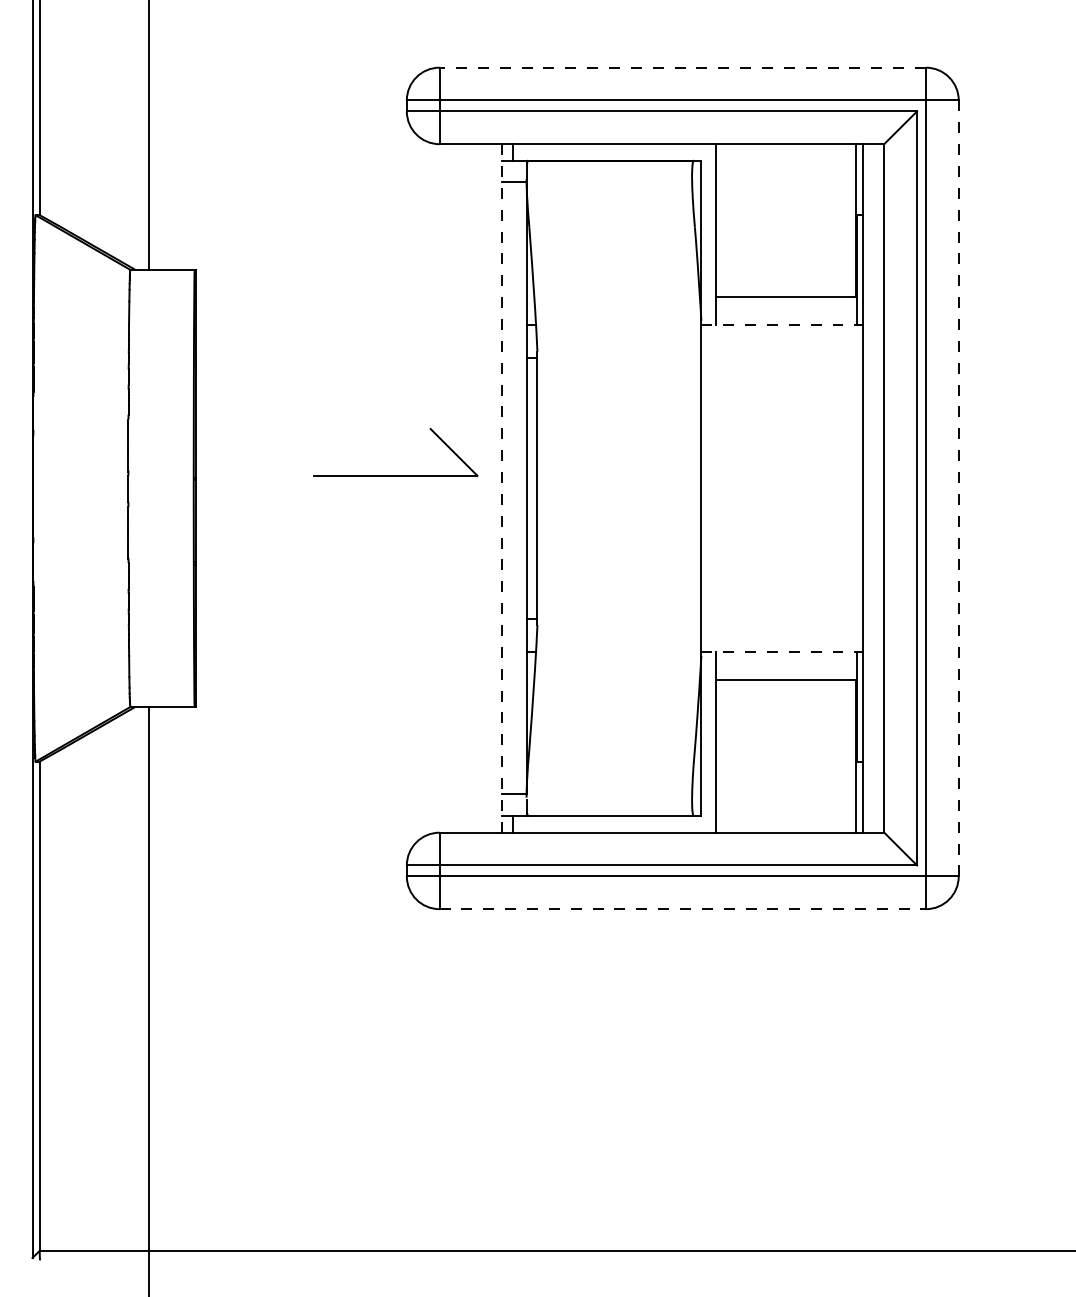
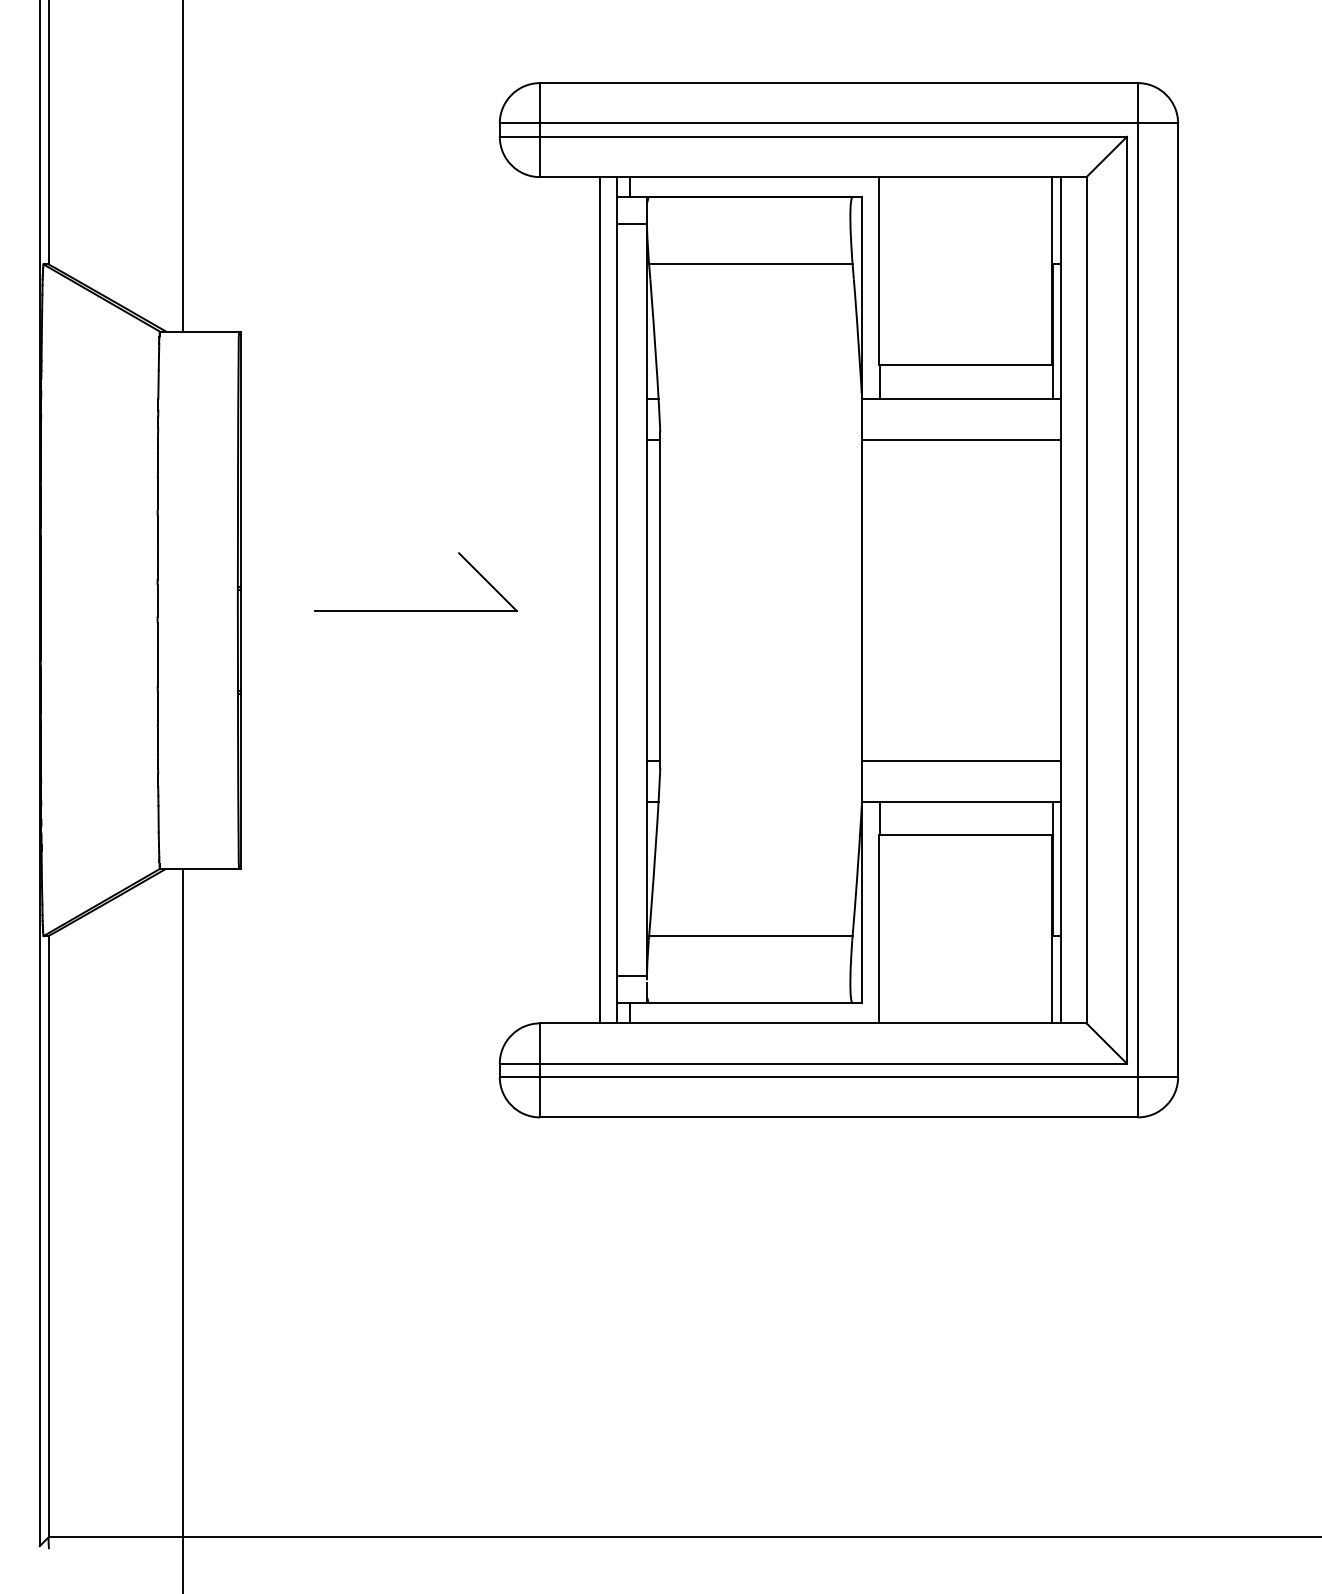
line: (682, 67) -> (838, 83), dashed -> solid
line: (610, 215) -> (750, 264), added
line: (782, 324) -> (961, 398), dashed -> solid
line: (781, 357) -> (960, 439), added
part: (395, 475) -> (415, 610), moved
line: (502, 487) -> (617, 599), dashed -> solid
line: (487, 488) -> (599, 600), added
line: (959, 488) -> (1178, 600), dashed -> solid
line: (781, 618) -> (960, 760), added
line: (782, 652) -> (961, 801), dashed -> solid
line: (610, 761) -> (750, 936), added
line: (682, 909) -> (838, 1117), dashed -> solid

